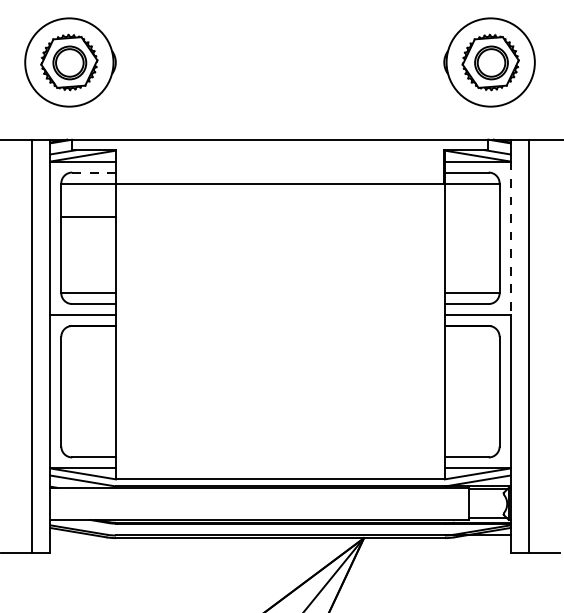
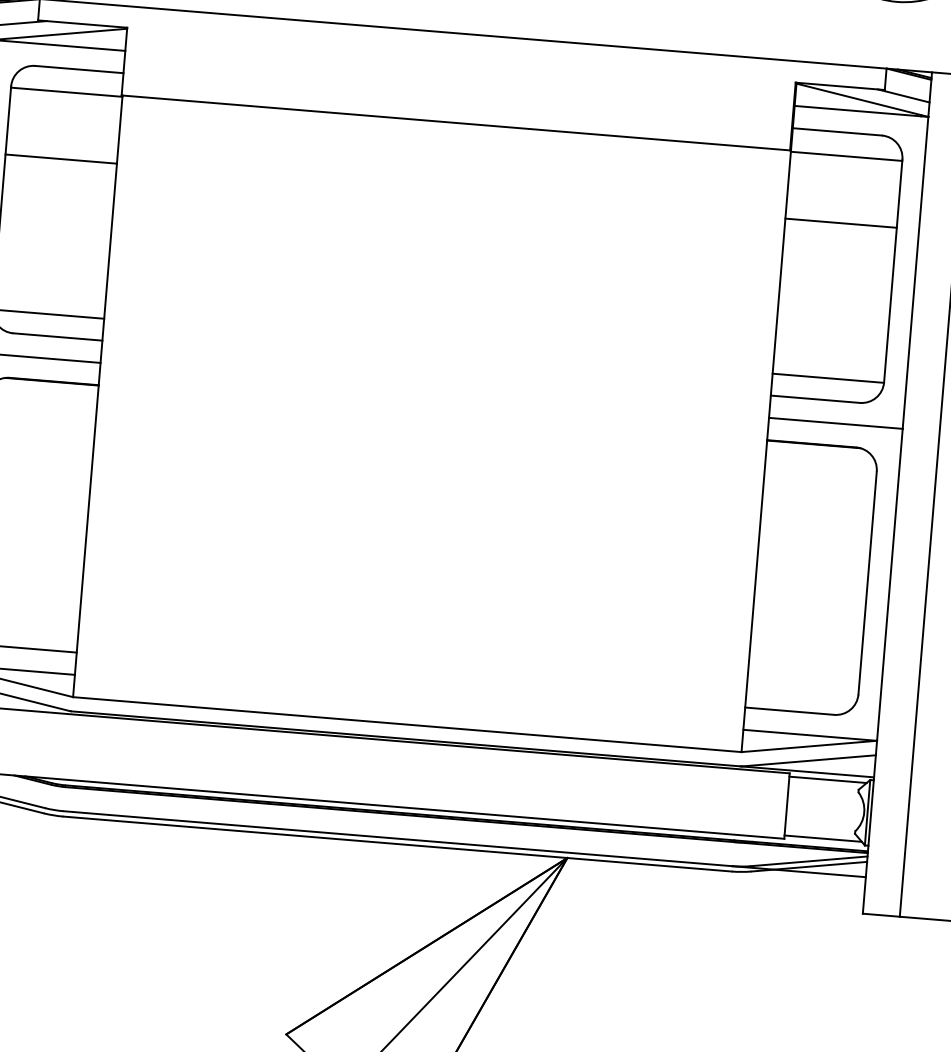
line: (93, 172) -> (78, 69), dashed -> solid
line: (471, 217) -> (839, 224), added
line: (510, 238) -> (915, 273), dashed -> solid

